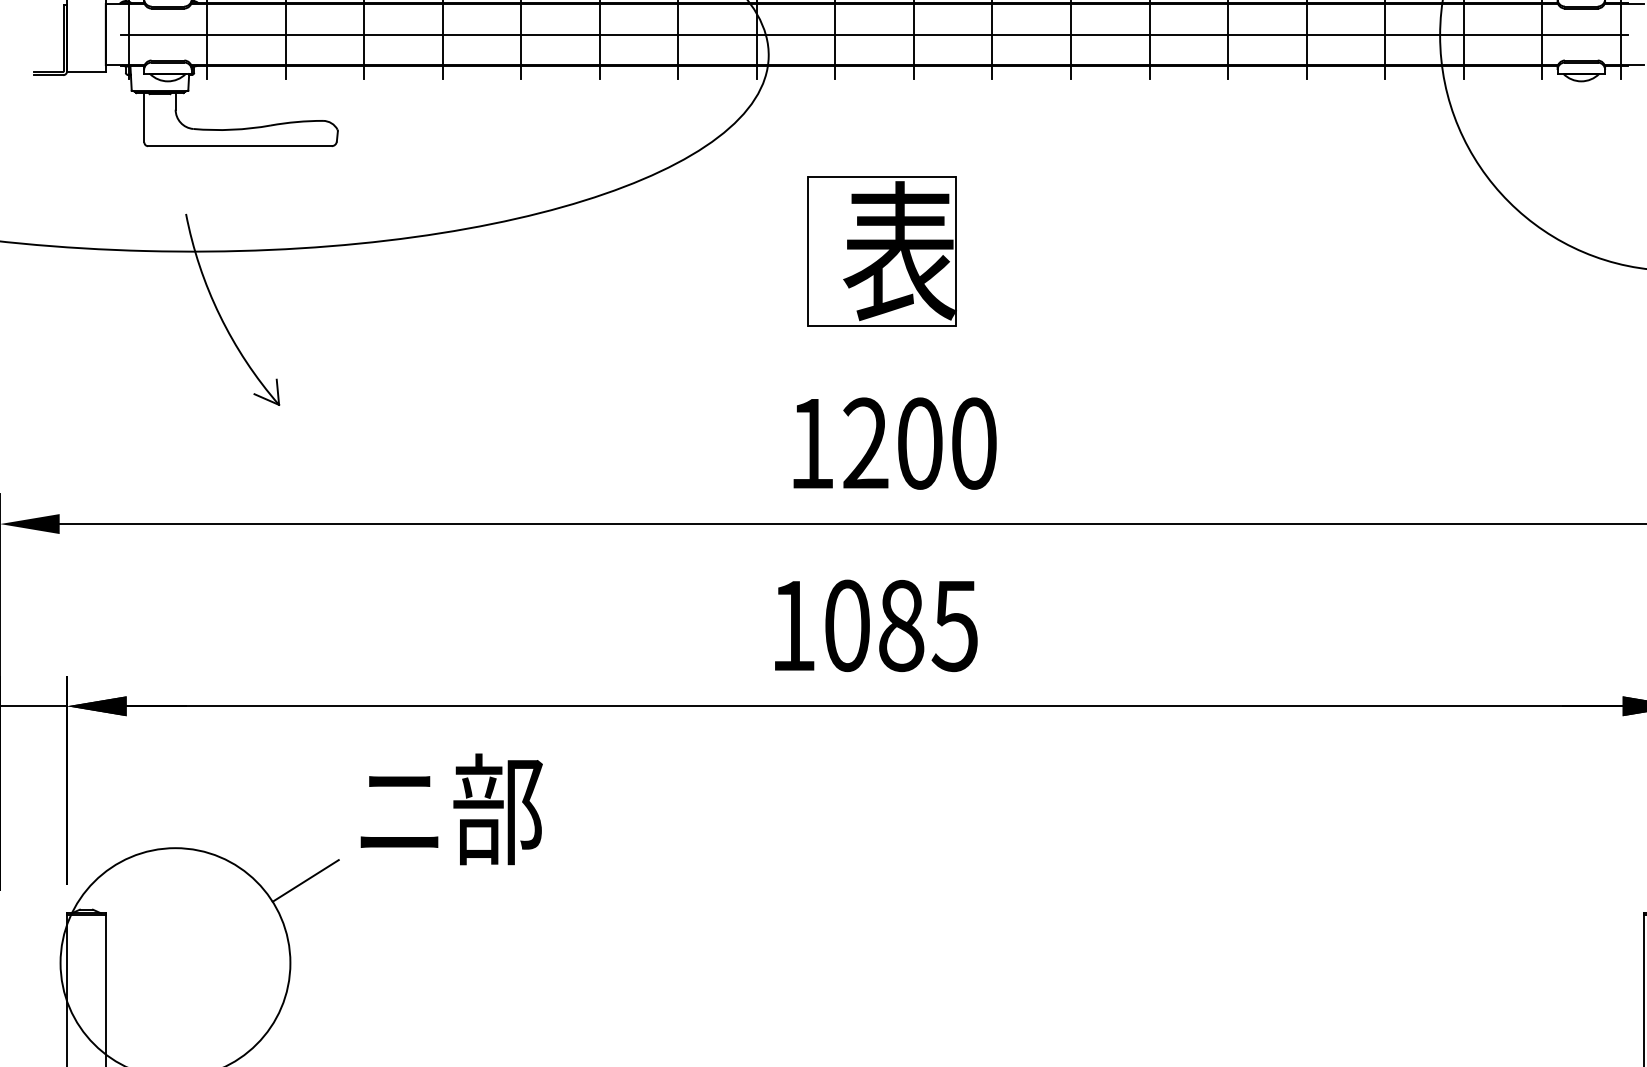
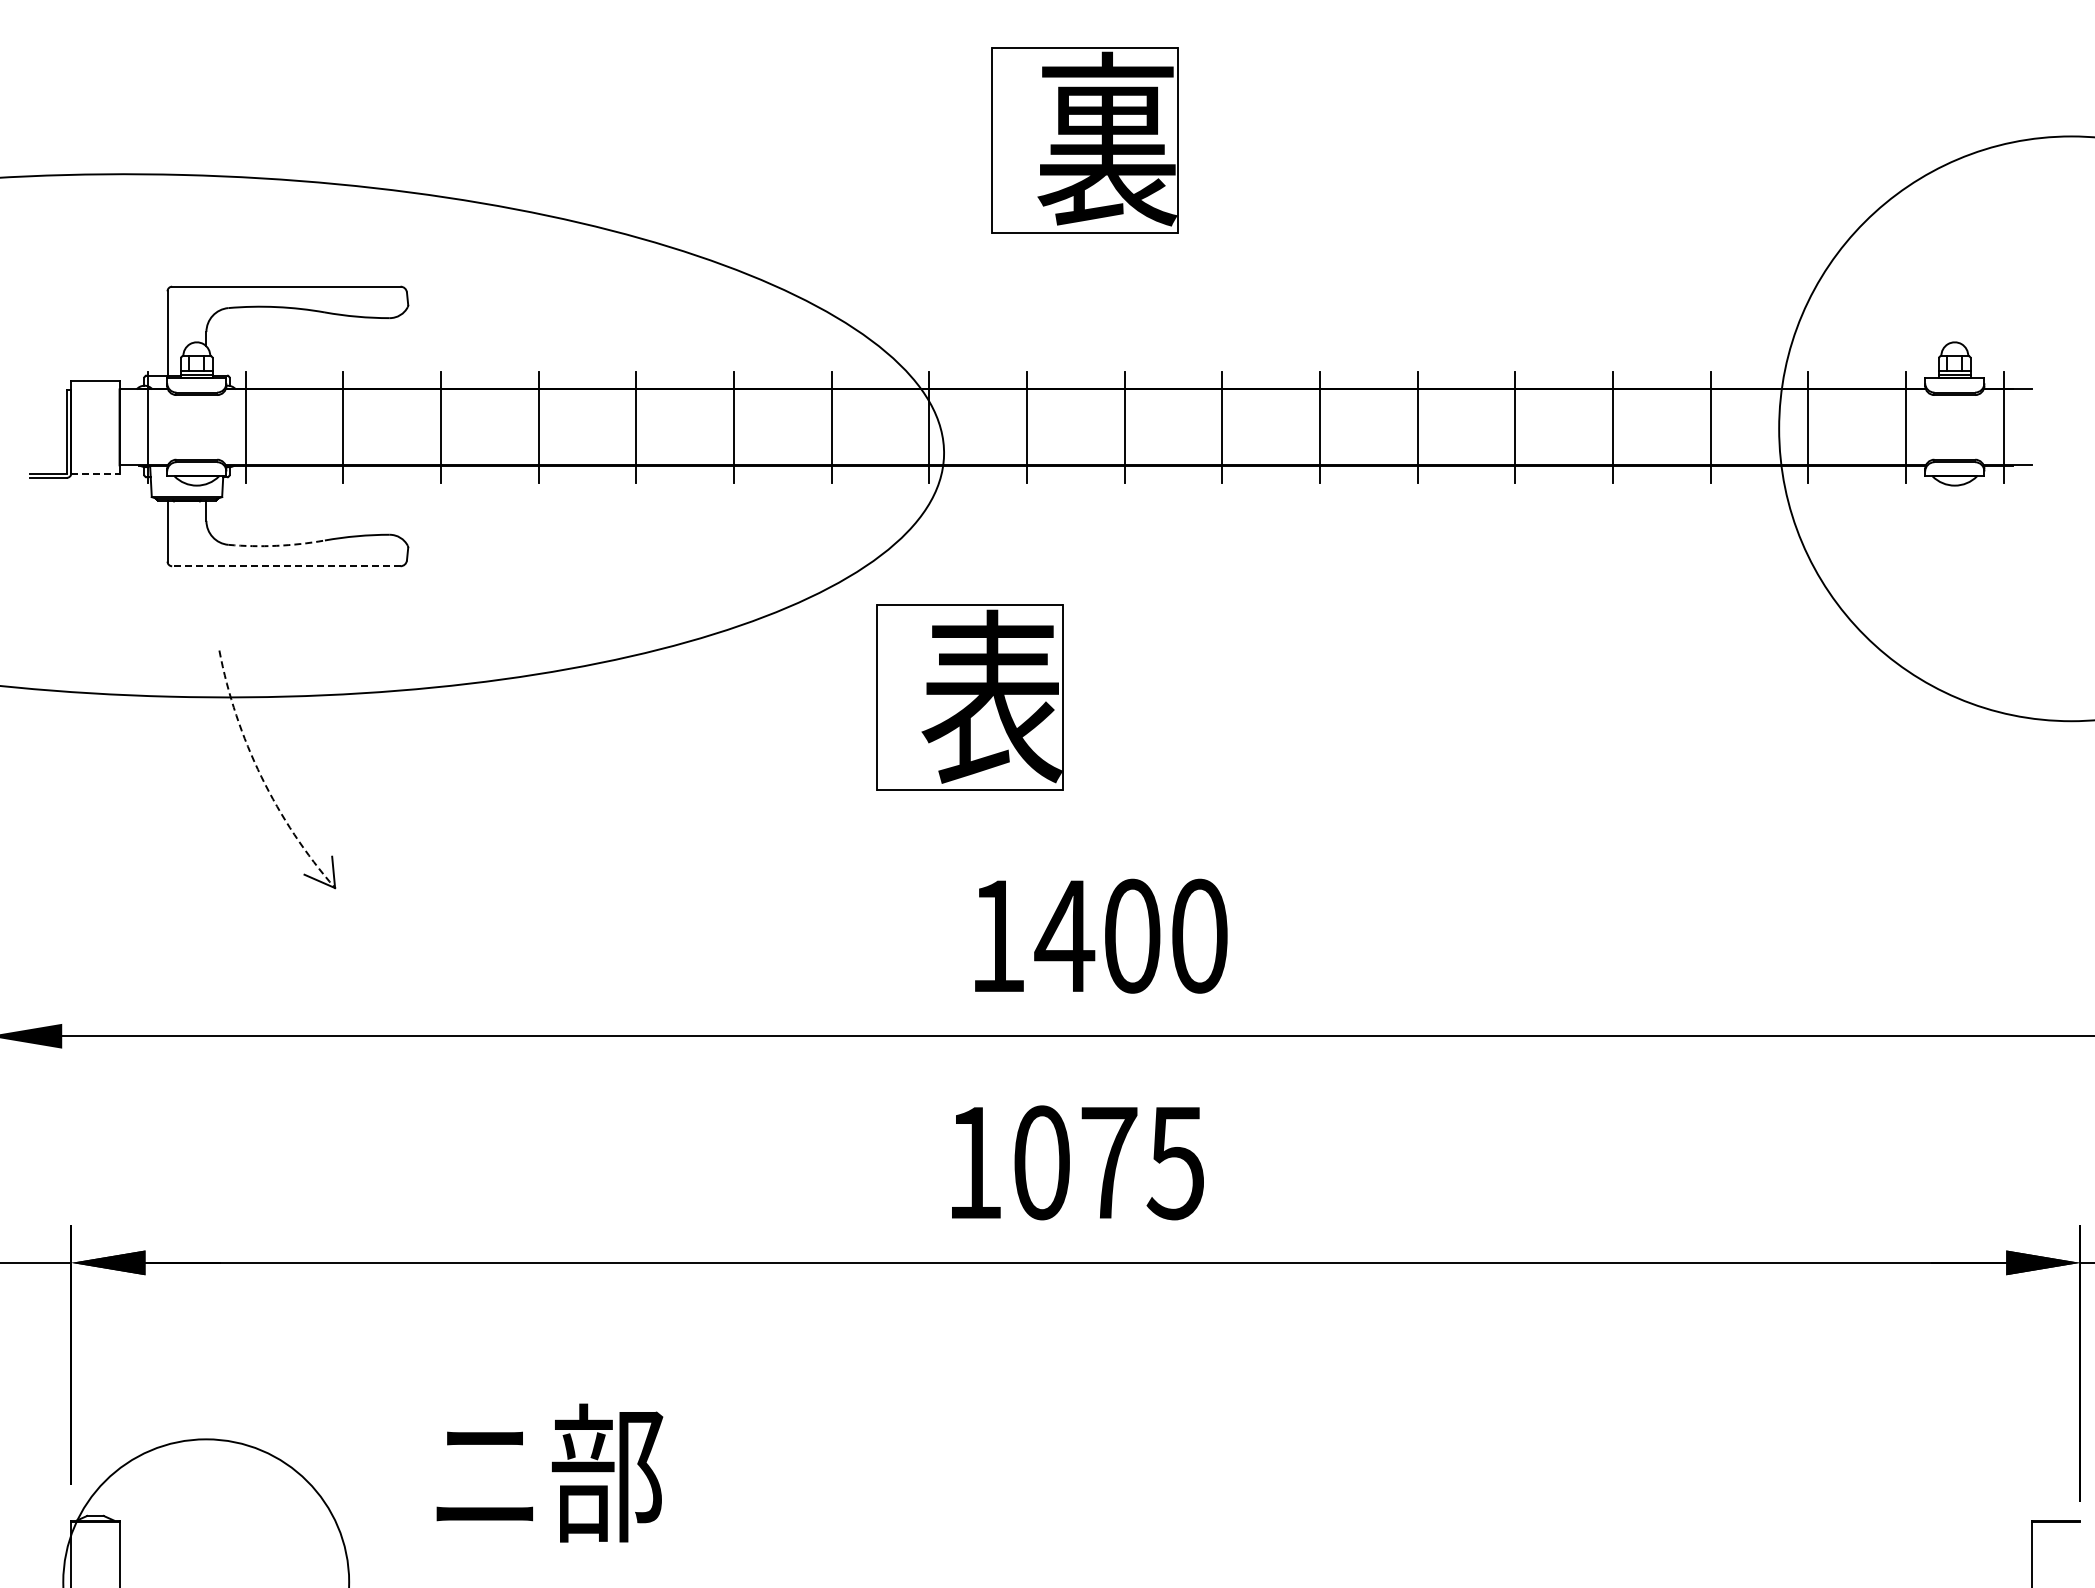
line: (874, 34) -> (1075, 427), removed
line: (87, 71) -> (96, 473), solid -> dashed
arc: (231, 129) -> (276, 545), solid -> dashed
line: (239, 146) -> (285, 566), solid -> dashed
part: (881, 251) -> (969, 697), moved
arc: (219, 315) -> (261, 776), solid -> dashed
text: (865, 442) -> (1064, 934), 1200 -> 1400
text: (901, 625) -> (1109, 1162), 1085 -> 1075
text: (451, 808) -> (549, 1472), moved
line: (305, 881) -> (368, 1480), removed

